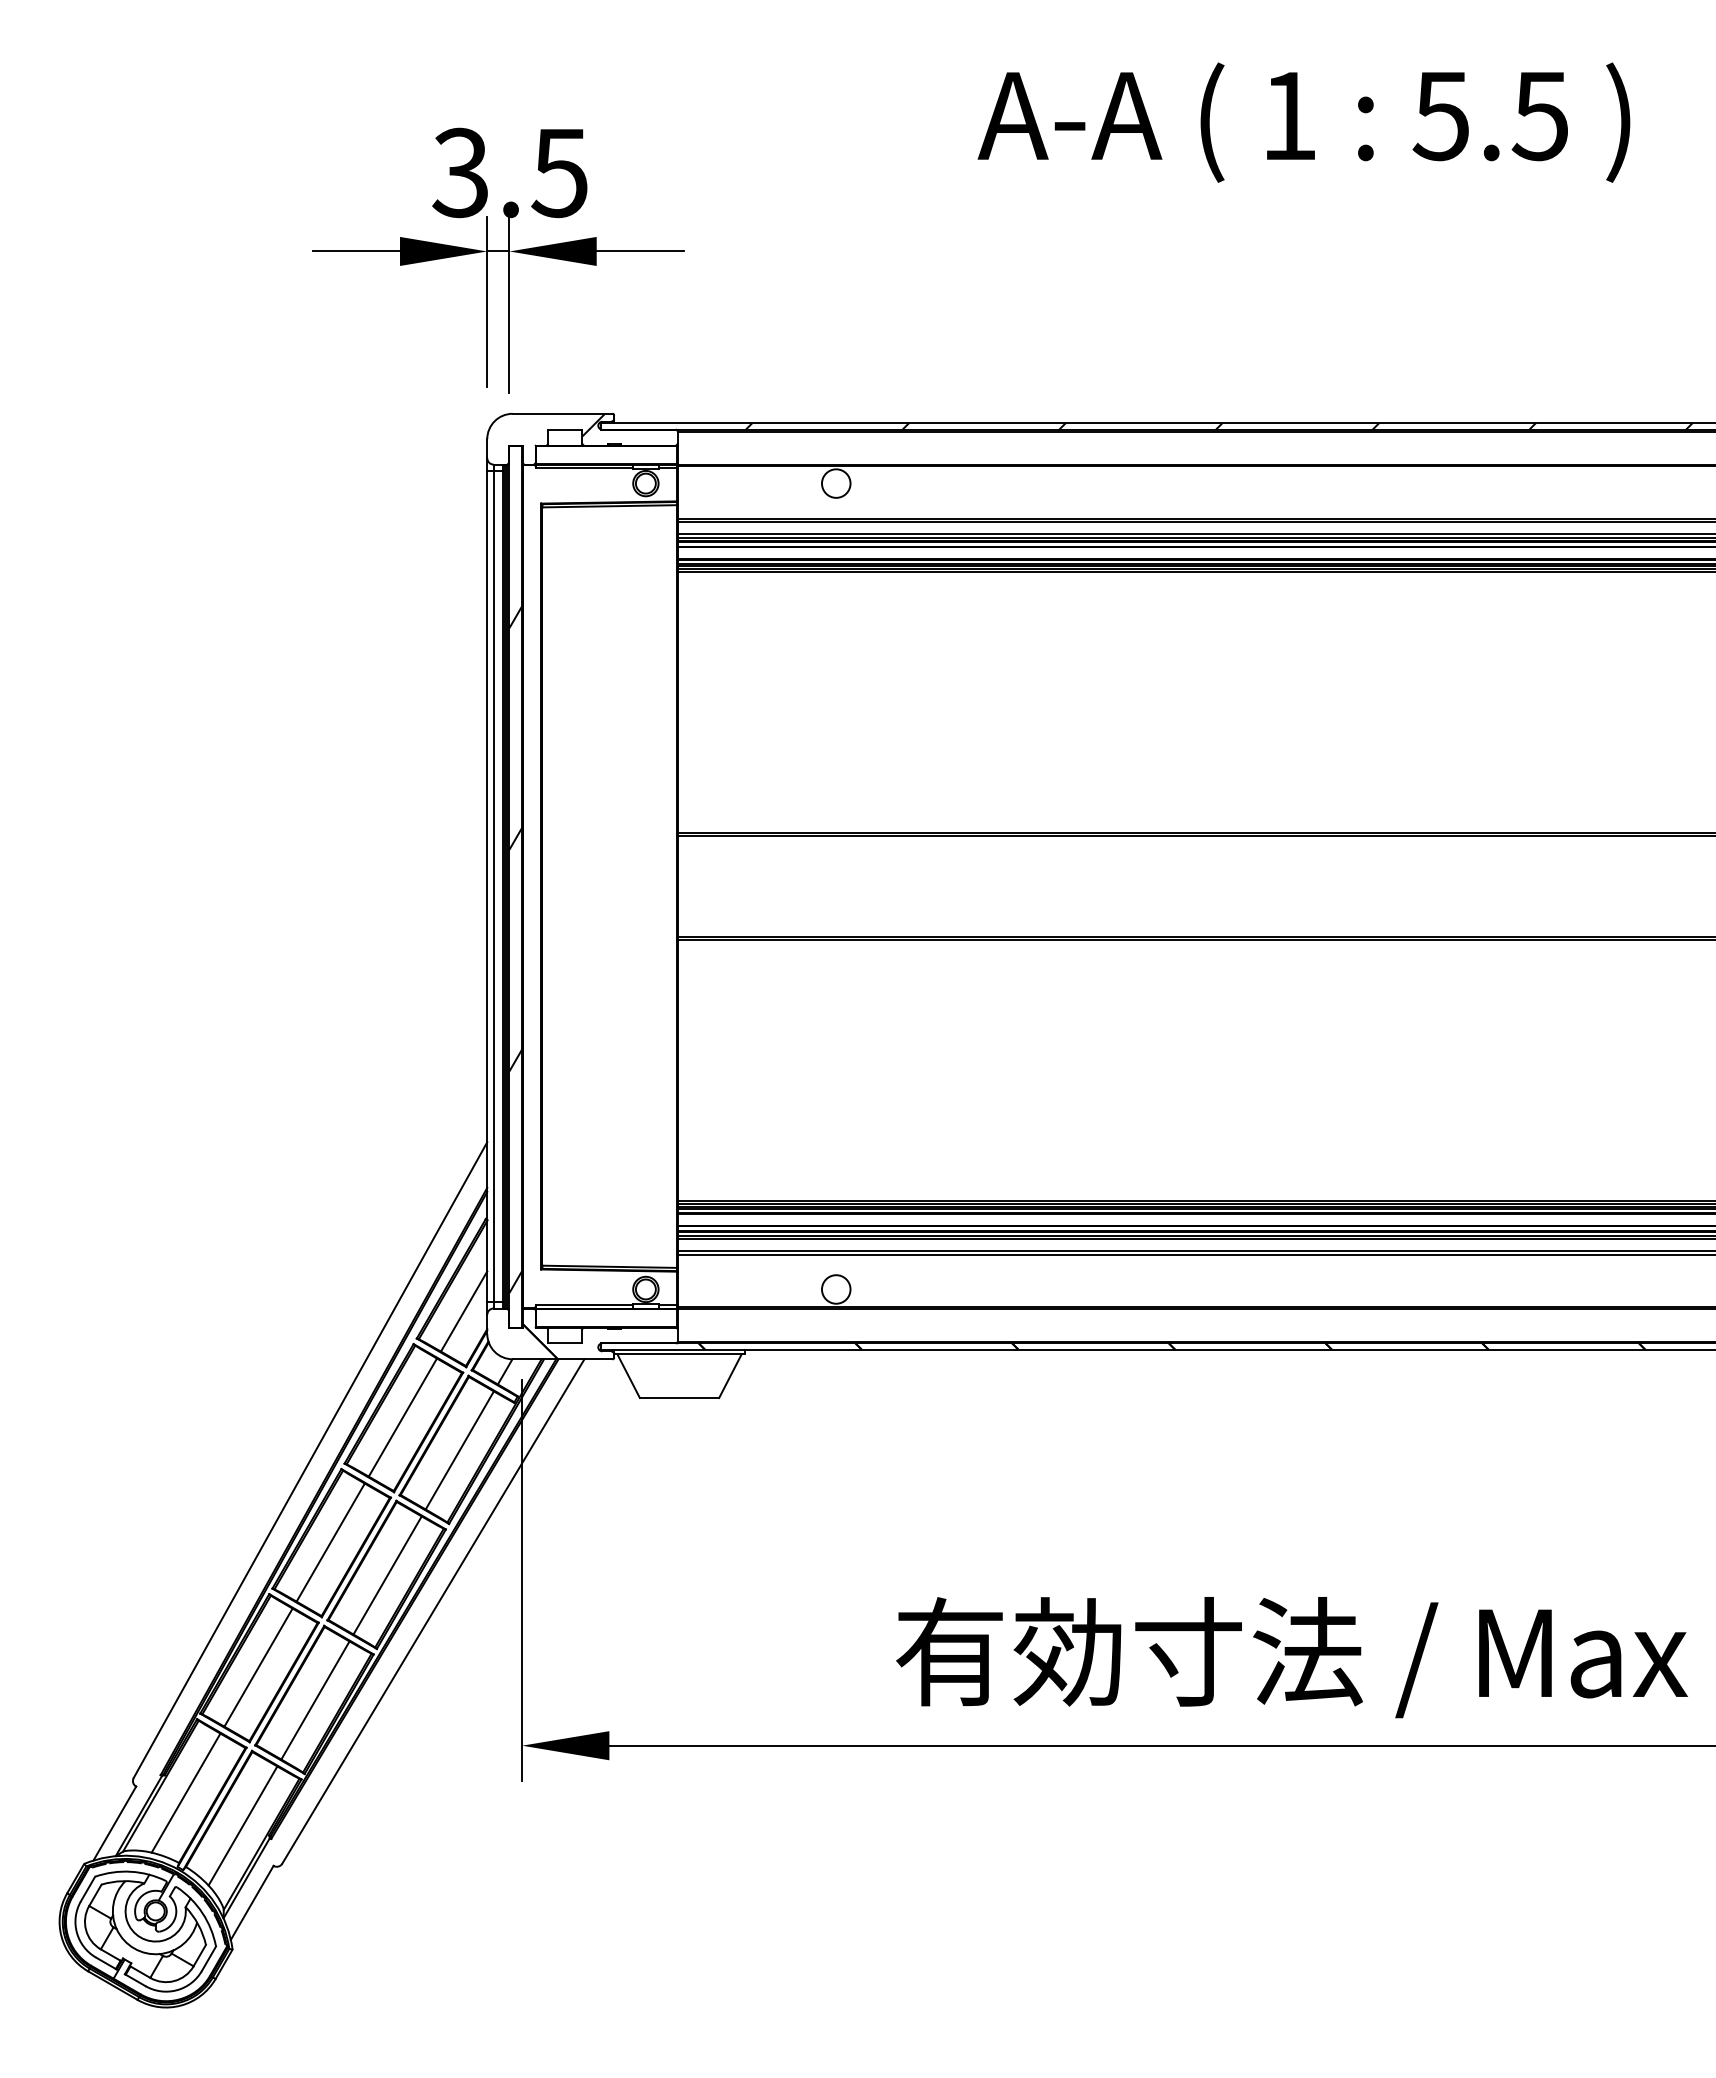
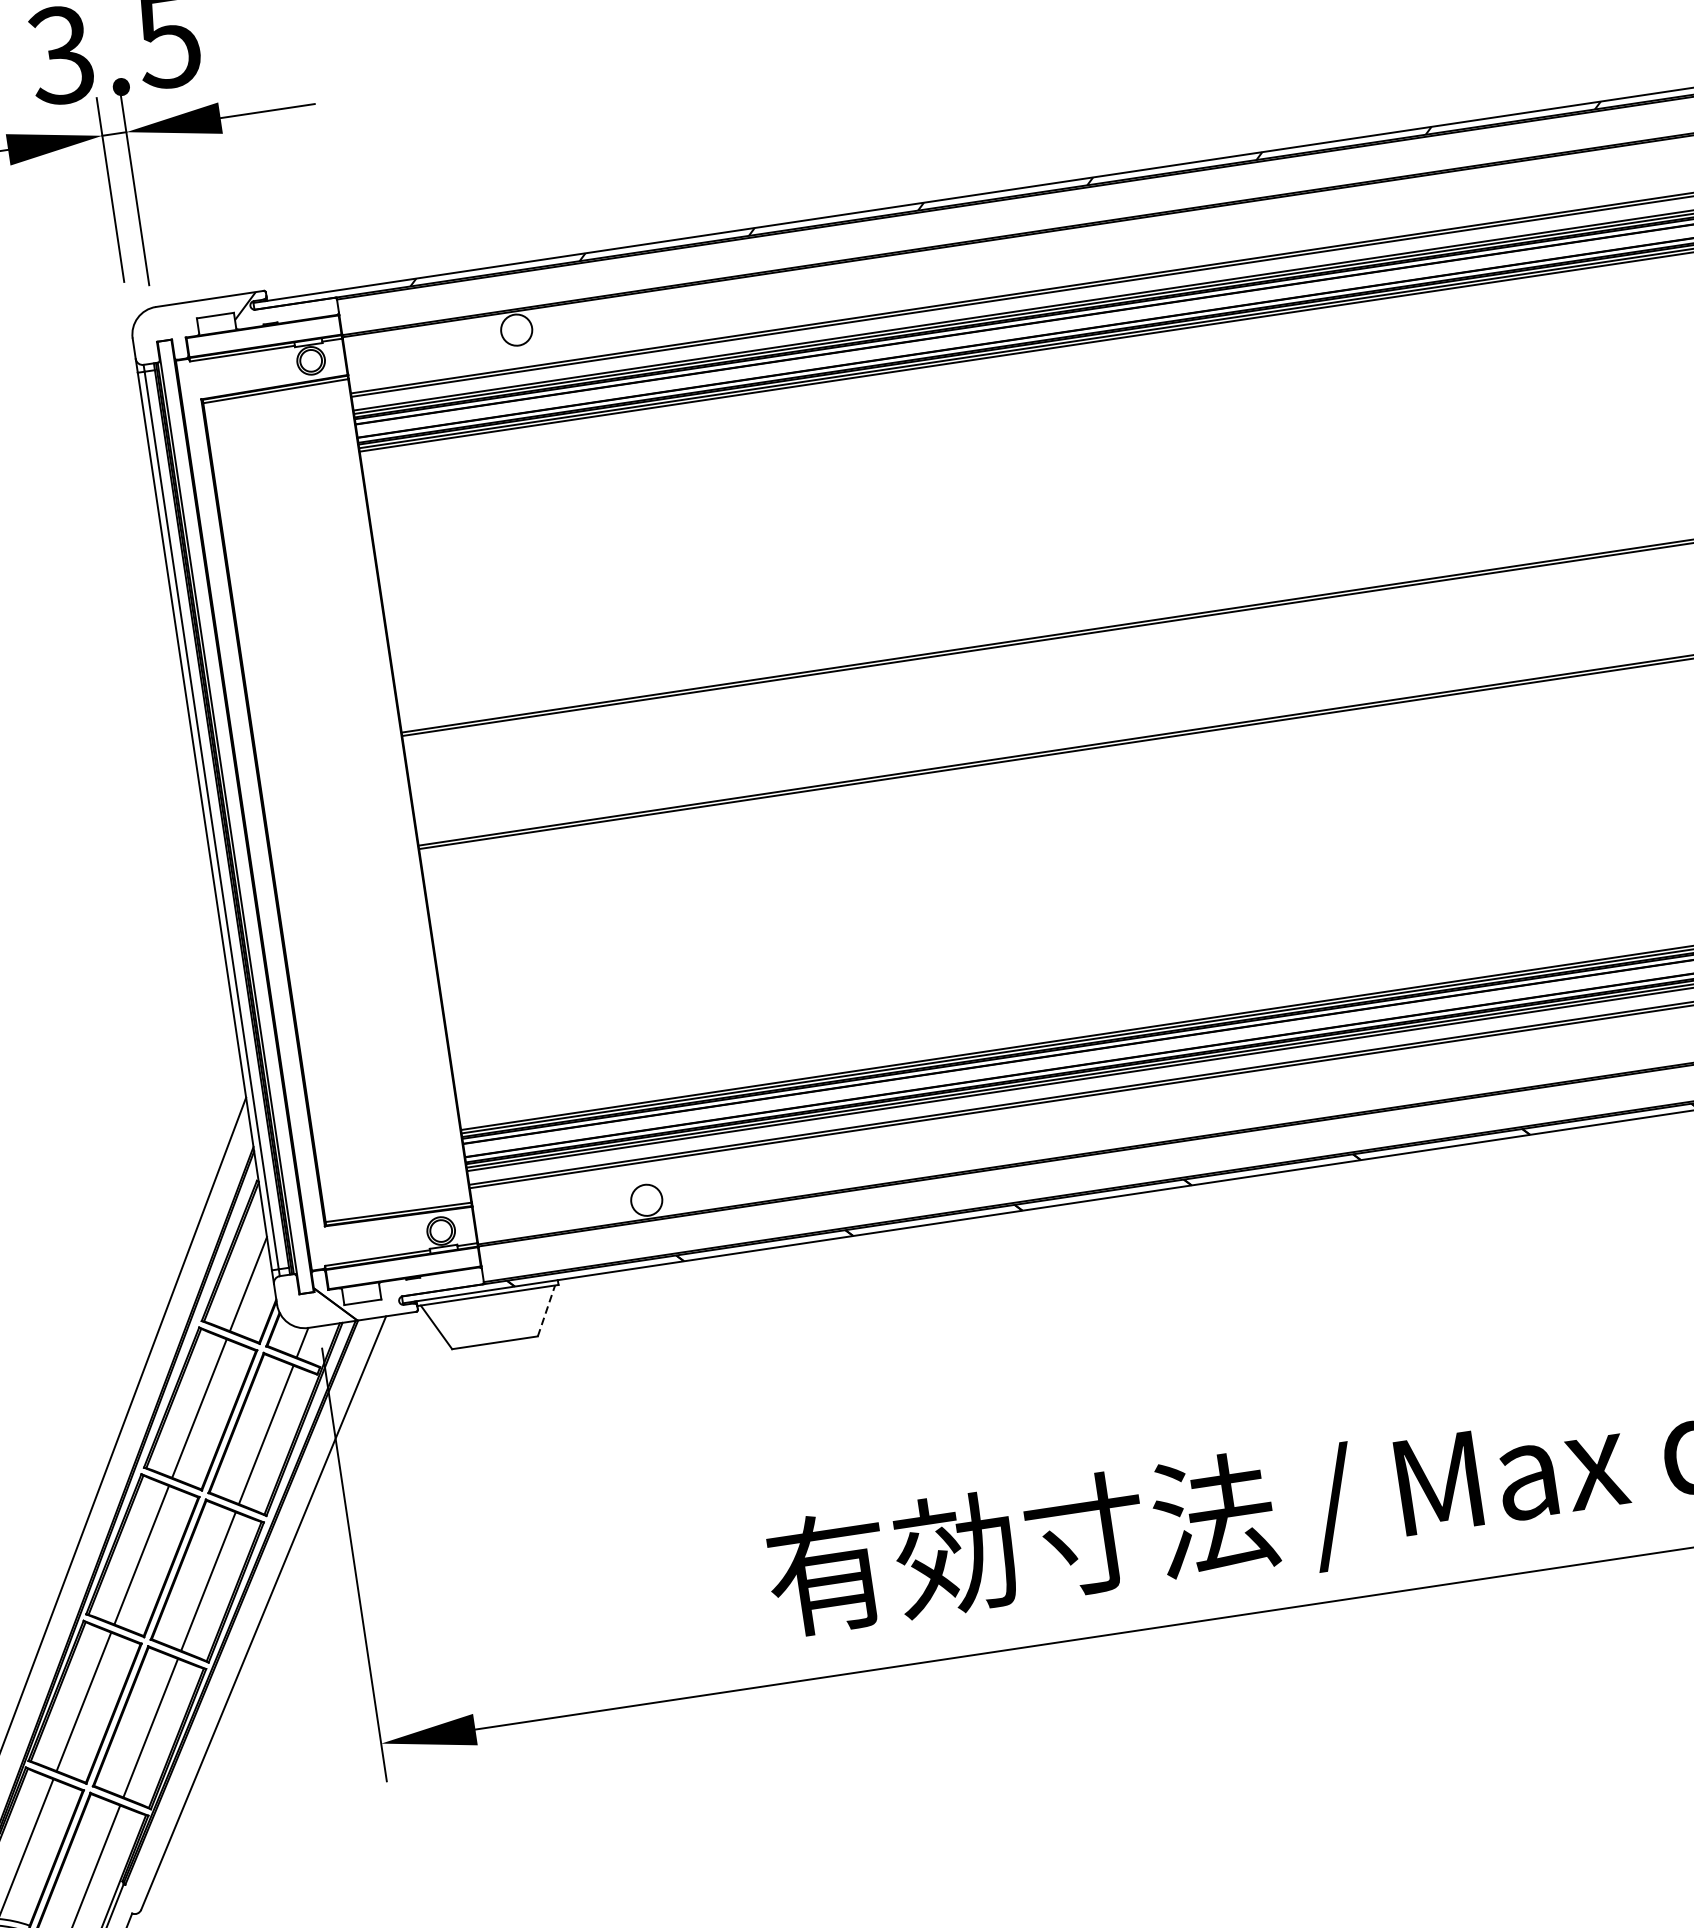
hatch: (515, 949) -> (245, 884), removed
line: (730, 1376) -> (546, 1311), solid -> dashed

